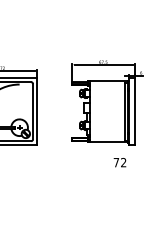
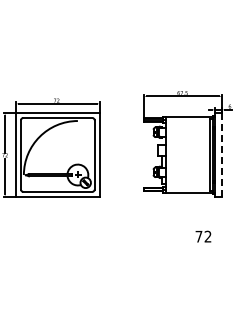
line: (135, 111) -> (222, 154), solid -> dashed
text: (120, 162) -> (203, 236), moved

